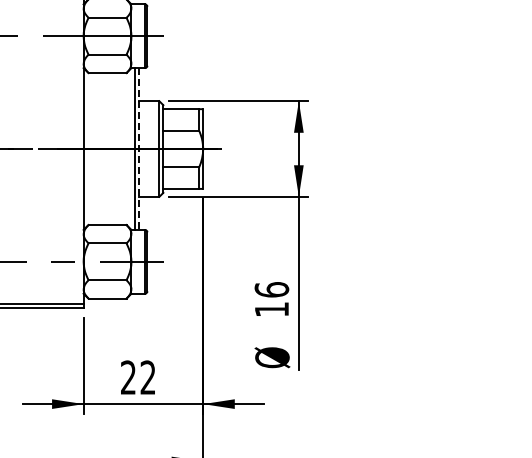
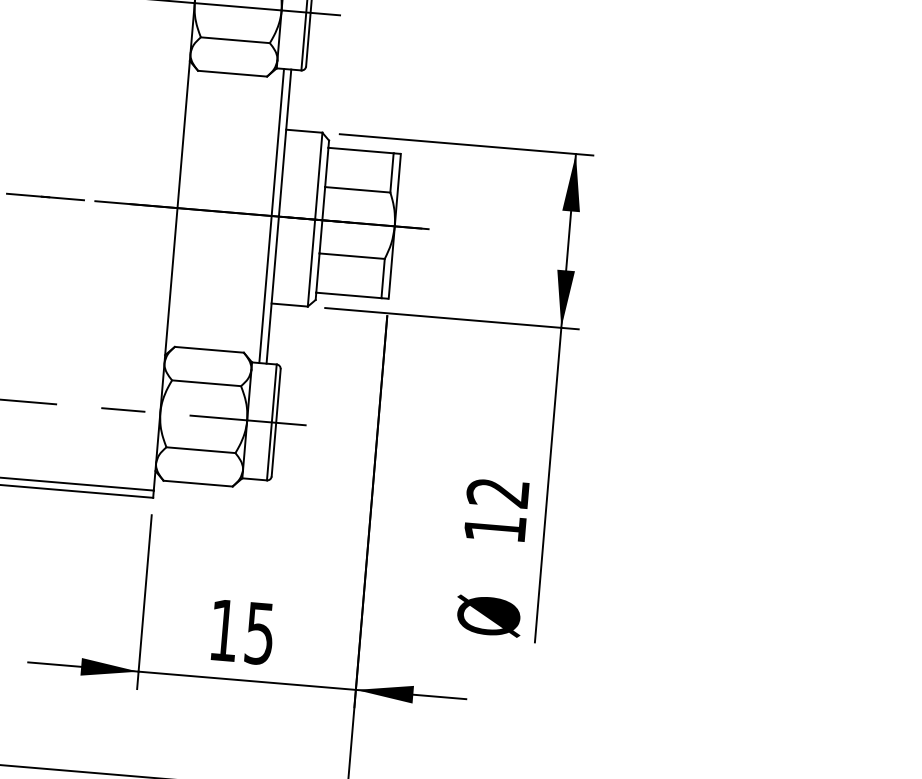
line: (139, 149) -> (278, 217), dashed -> solid
text: (271, 289) -> (497, 492), 16 -> 12
text: (138, 377) -> (242, 631), 22 -> 15

